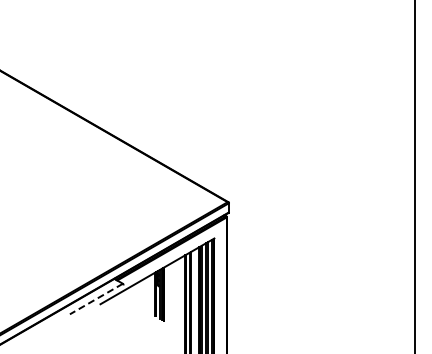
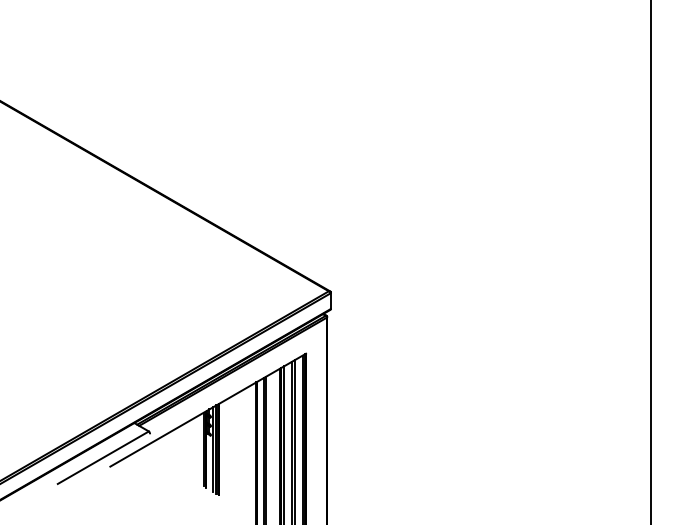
line: (96, 299) -> (103, 458), dashed -> solid

